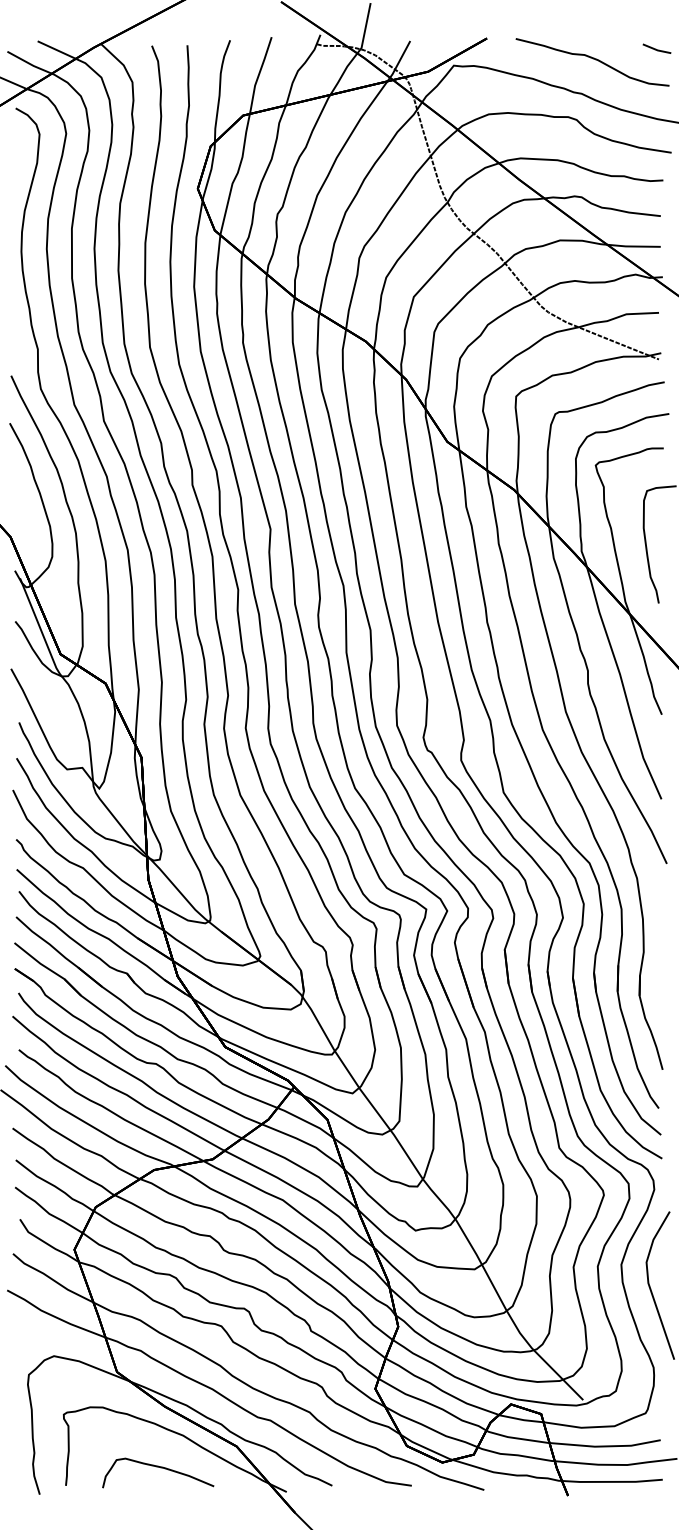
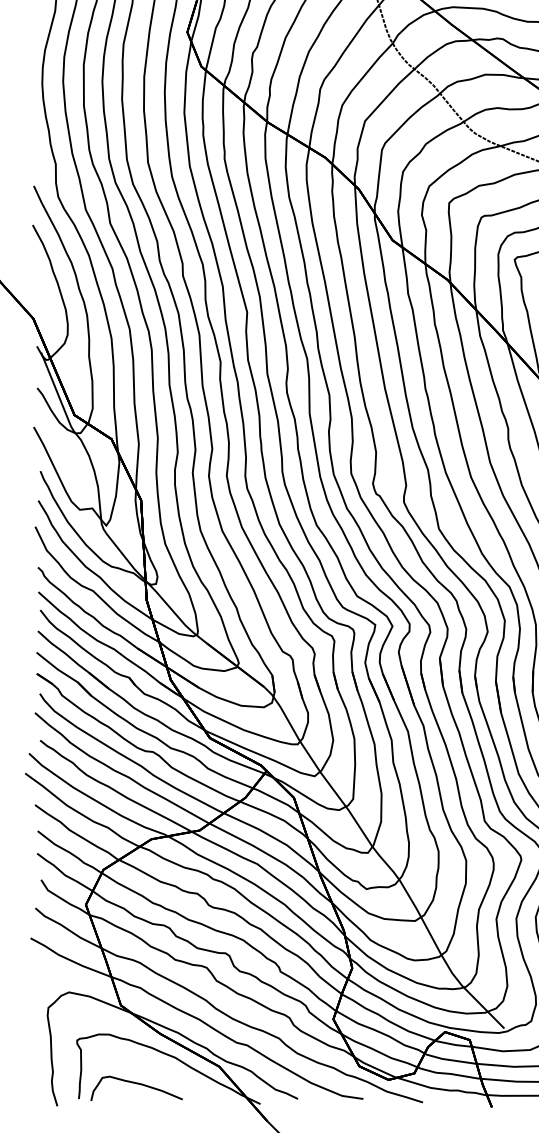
curve: (160, 1468) -> (138, 1084), moved

